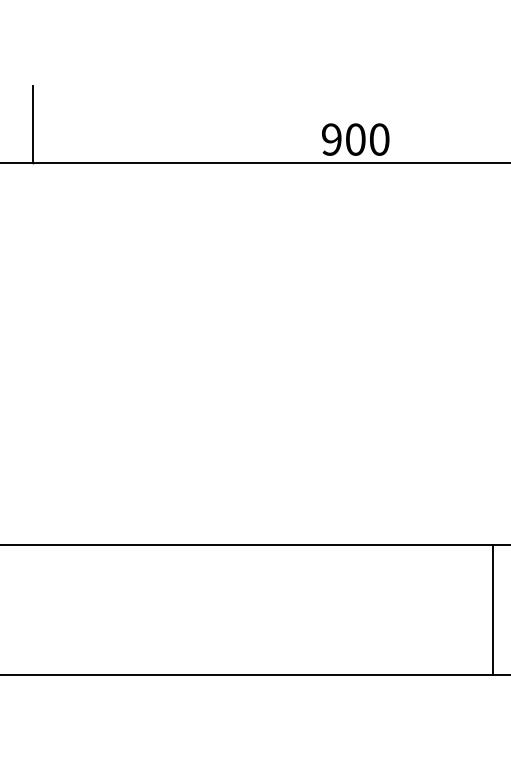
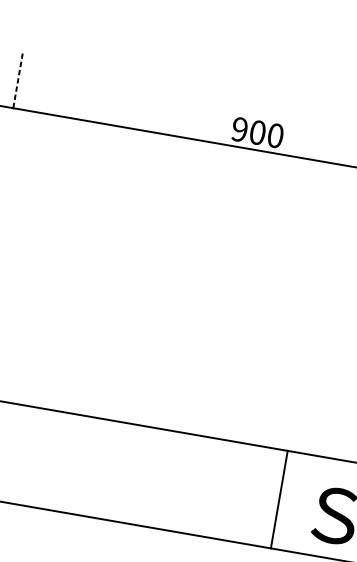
line: (33, 123) -> (18, 78), solid -> dashed
line: (492, 610) -> (279, 499), moved

